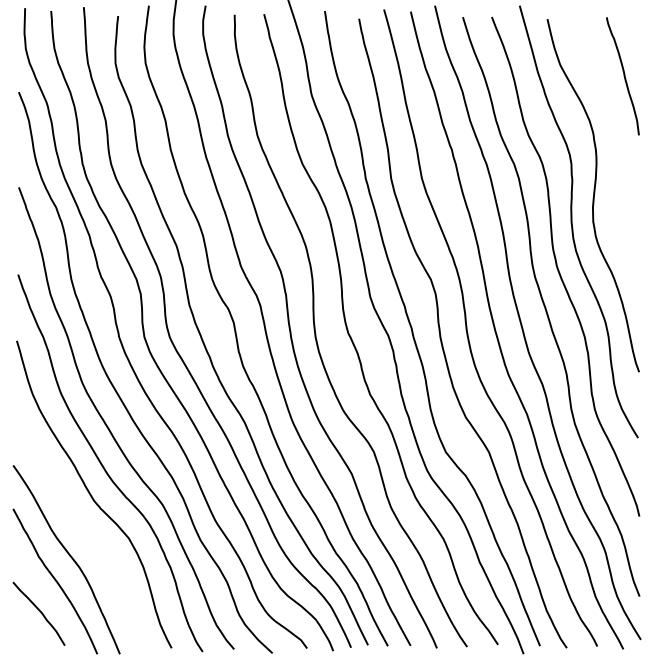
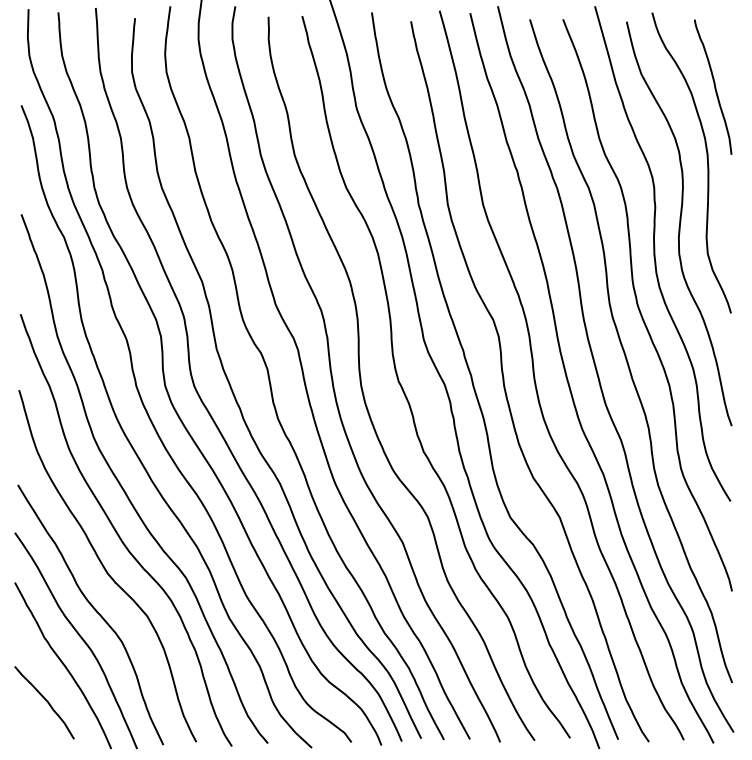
curve: (617, 142) -> (706, 162), added
curve: (82, 533) -> (94, 610), added

